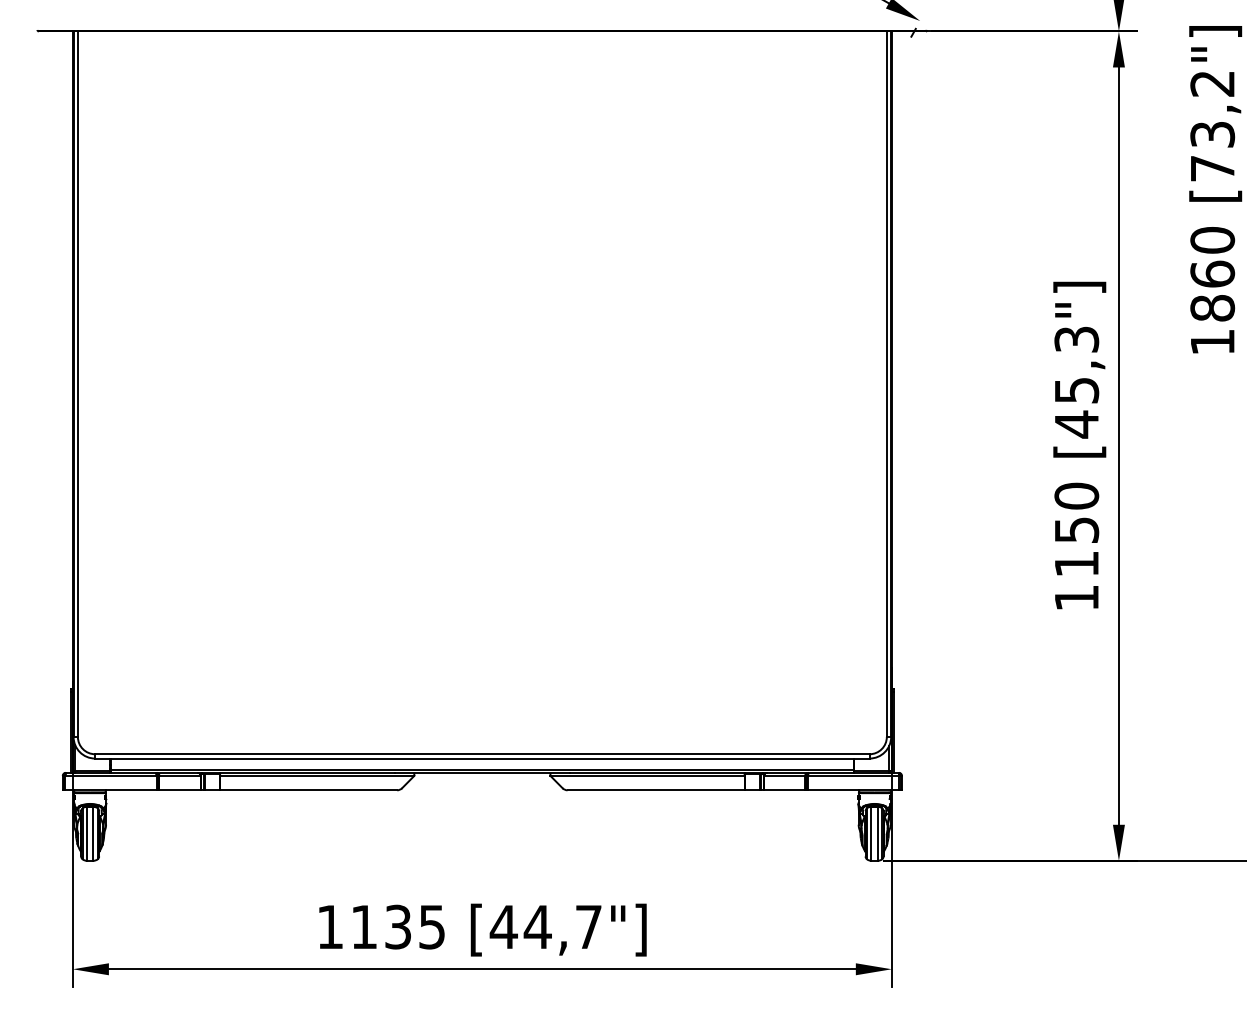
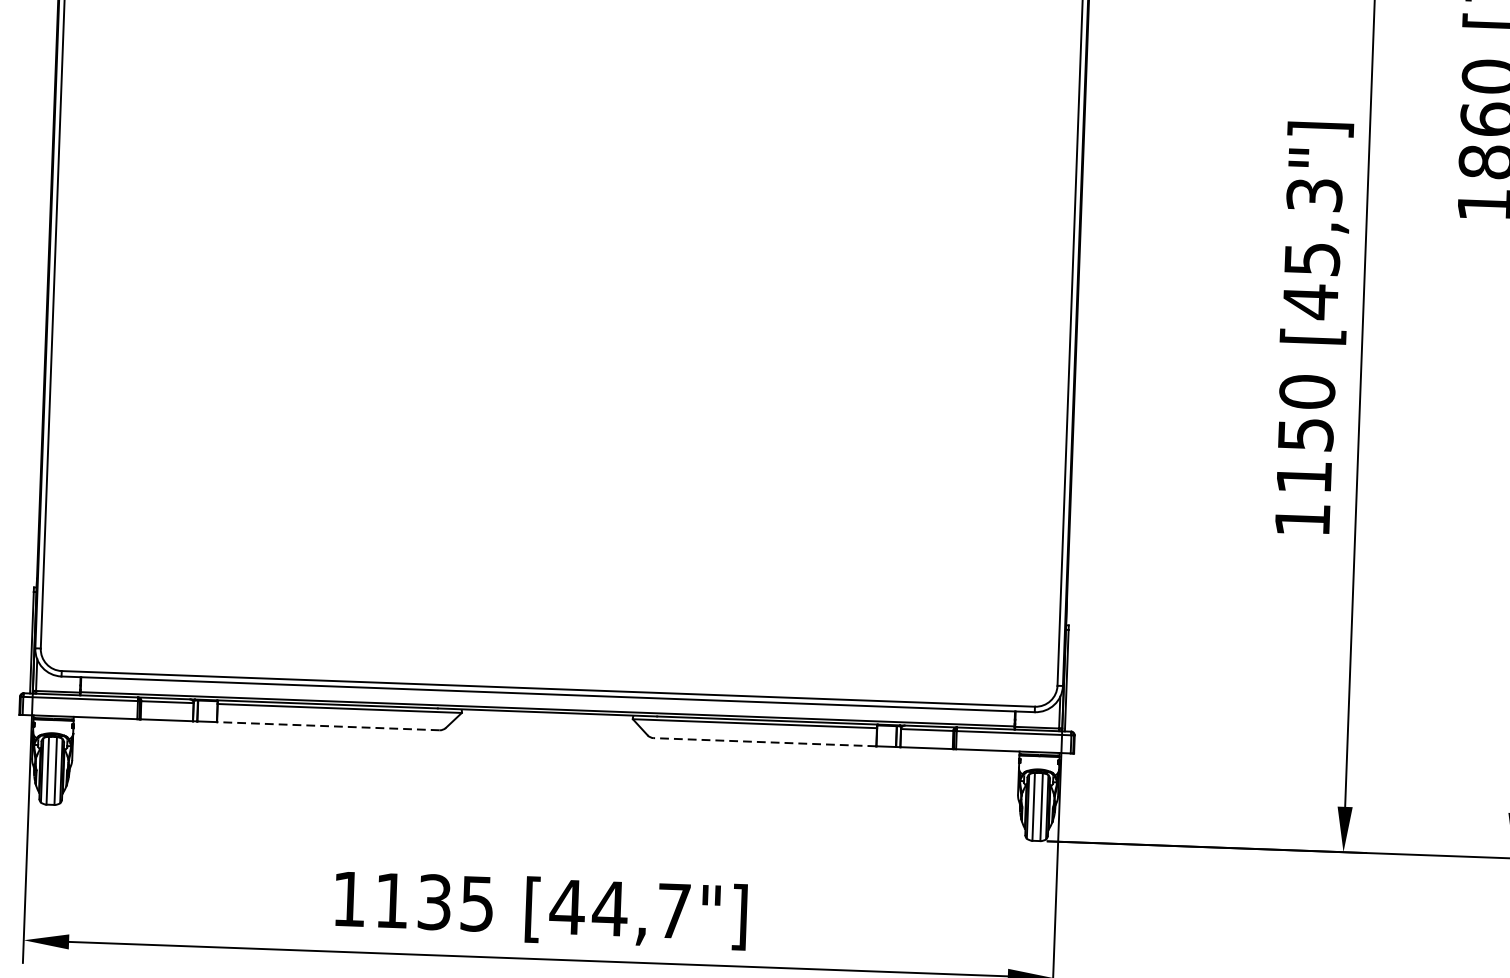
line: (308, 790) -> (328, 726), solid -> dashed
line: (655, 790) -> (764, 742), solid -> dashed

